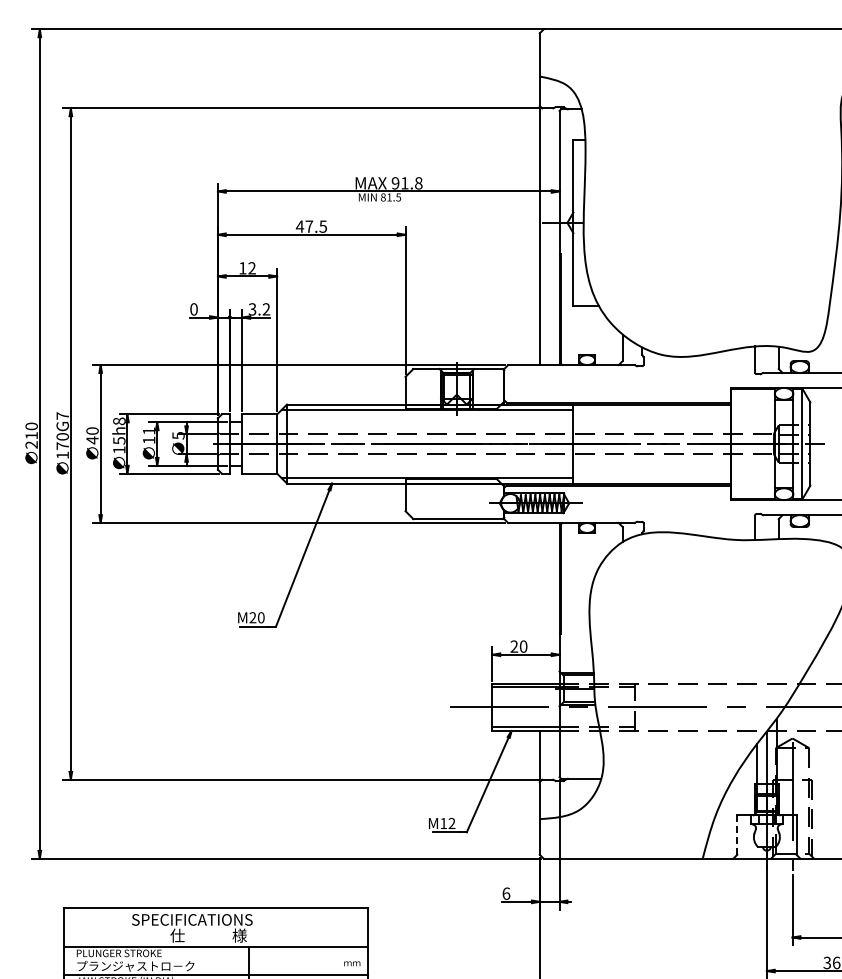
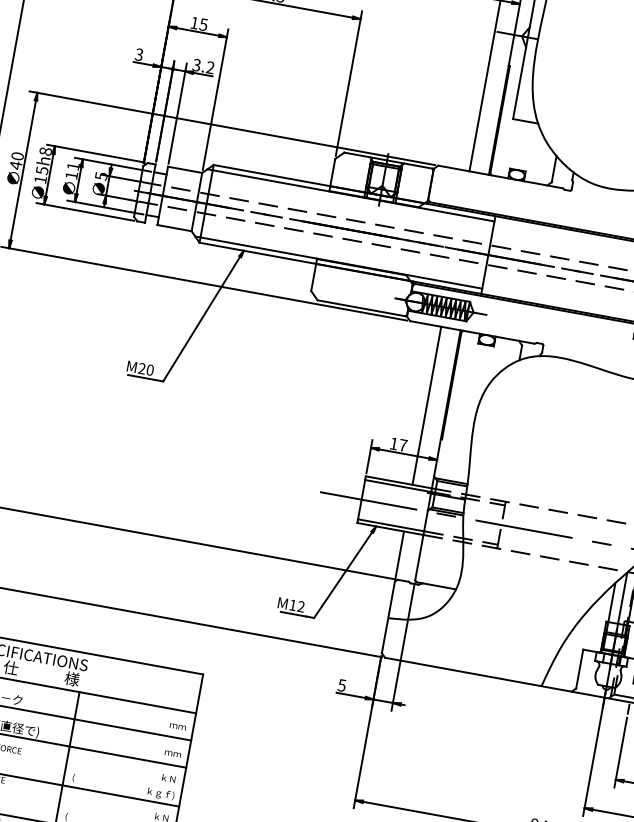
text: (251, 268) -> (203, 24), 12 -> 15
text: (193, 309) -> (138, 54), 0 -> 3
line: (539, 603) -> (426, 405), added
text: (518, 646) -> (398, 444), 20 -> 17
line: (737, 835) -> (579, 669), dashed -> solid
text: (506, 893) -> (342, 685), 6 -> 5

